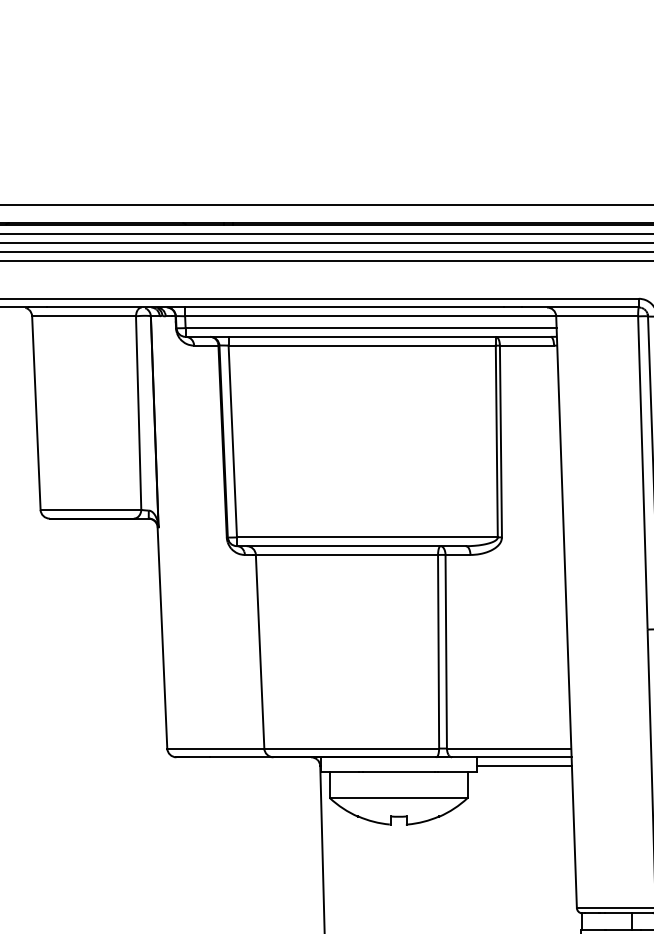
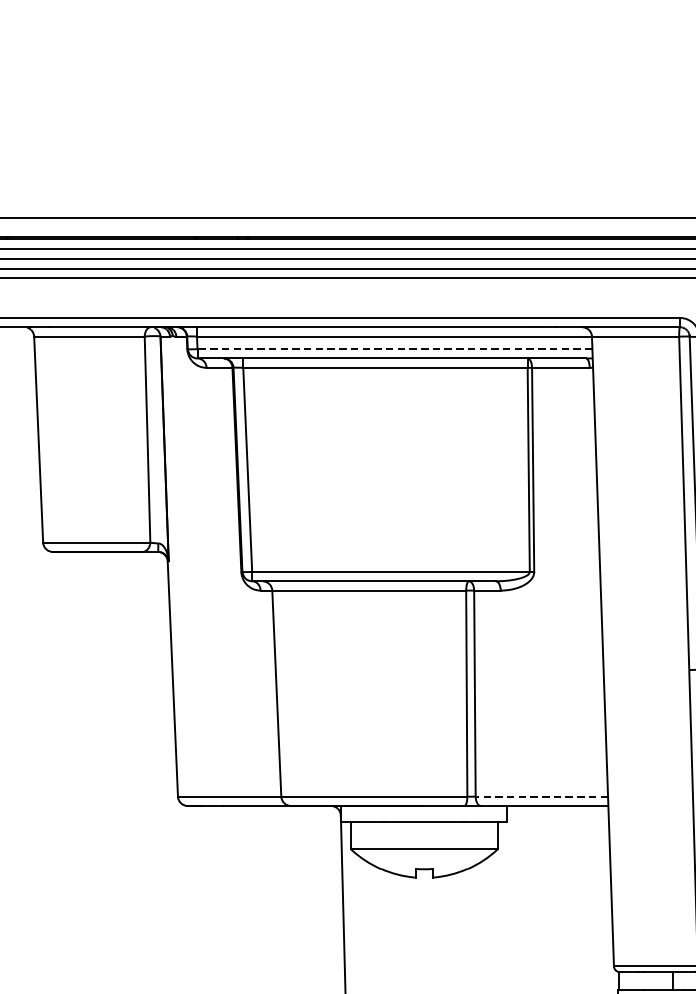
line: (371, 328) -> (395, 349), solid -> dashed
line: (508, 748) -> (541, 796), solid -> dashed
line: (523, 766) -> (557, 815), removed

